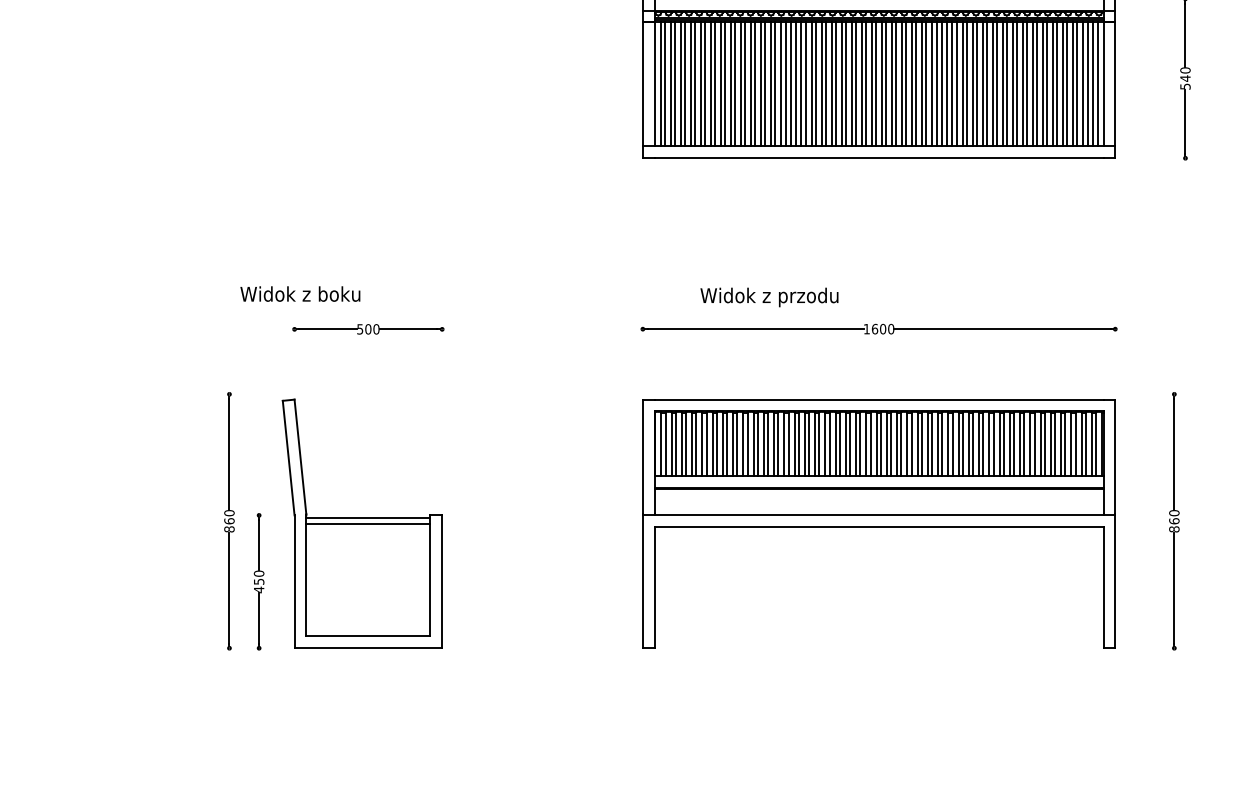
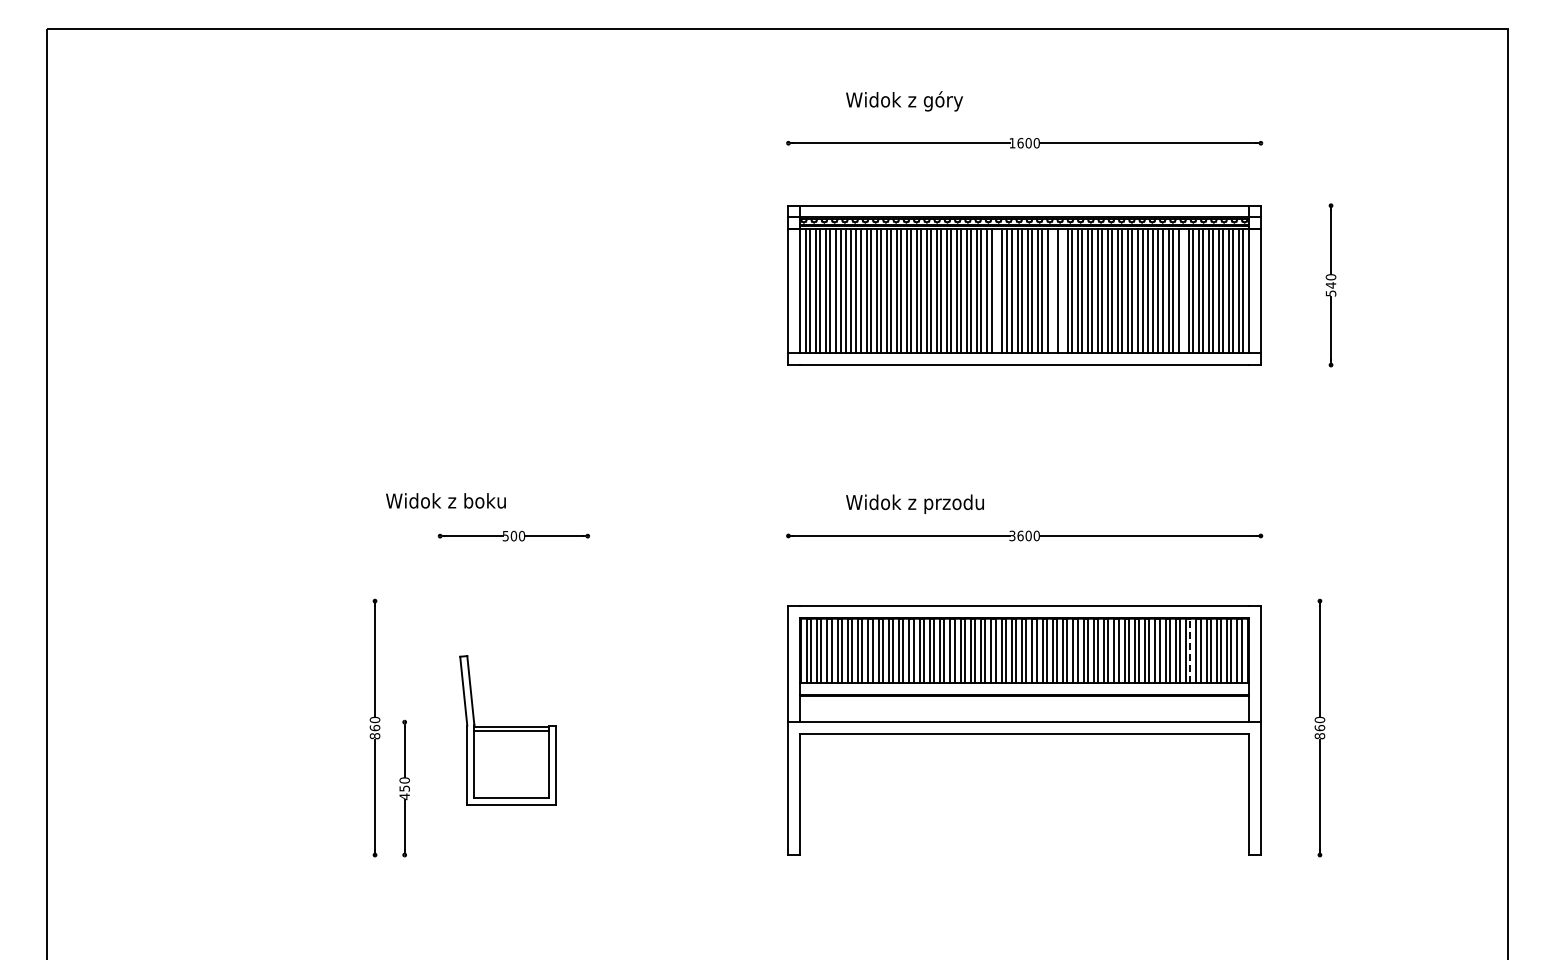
line: (851, 84) -> (997, 291), removed
line: (905, 84) -> (1051, 291), removed
line: (915, 84) -> (1061, 291), removed
line: (1036, 84) -> (1182, 291), removed
text: (866, 328) -> (1012, 535), 1600 -> 3600
line: (1044, 443) -> (1190, 650), solid -> dashed
part: (361, 523) -> (507, 730), size x0.6

